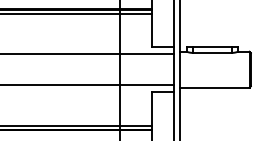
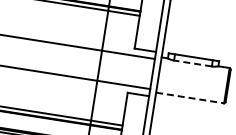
line: (211, 52) -> (192, 62), solid -> dashed
line: (214, 87) -> (189, 97), solid -> dashed

